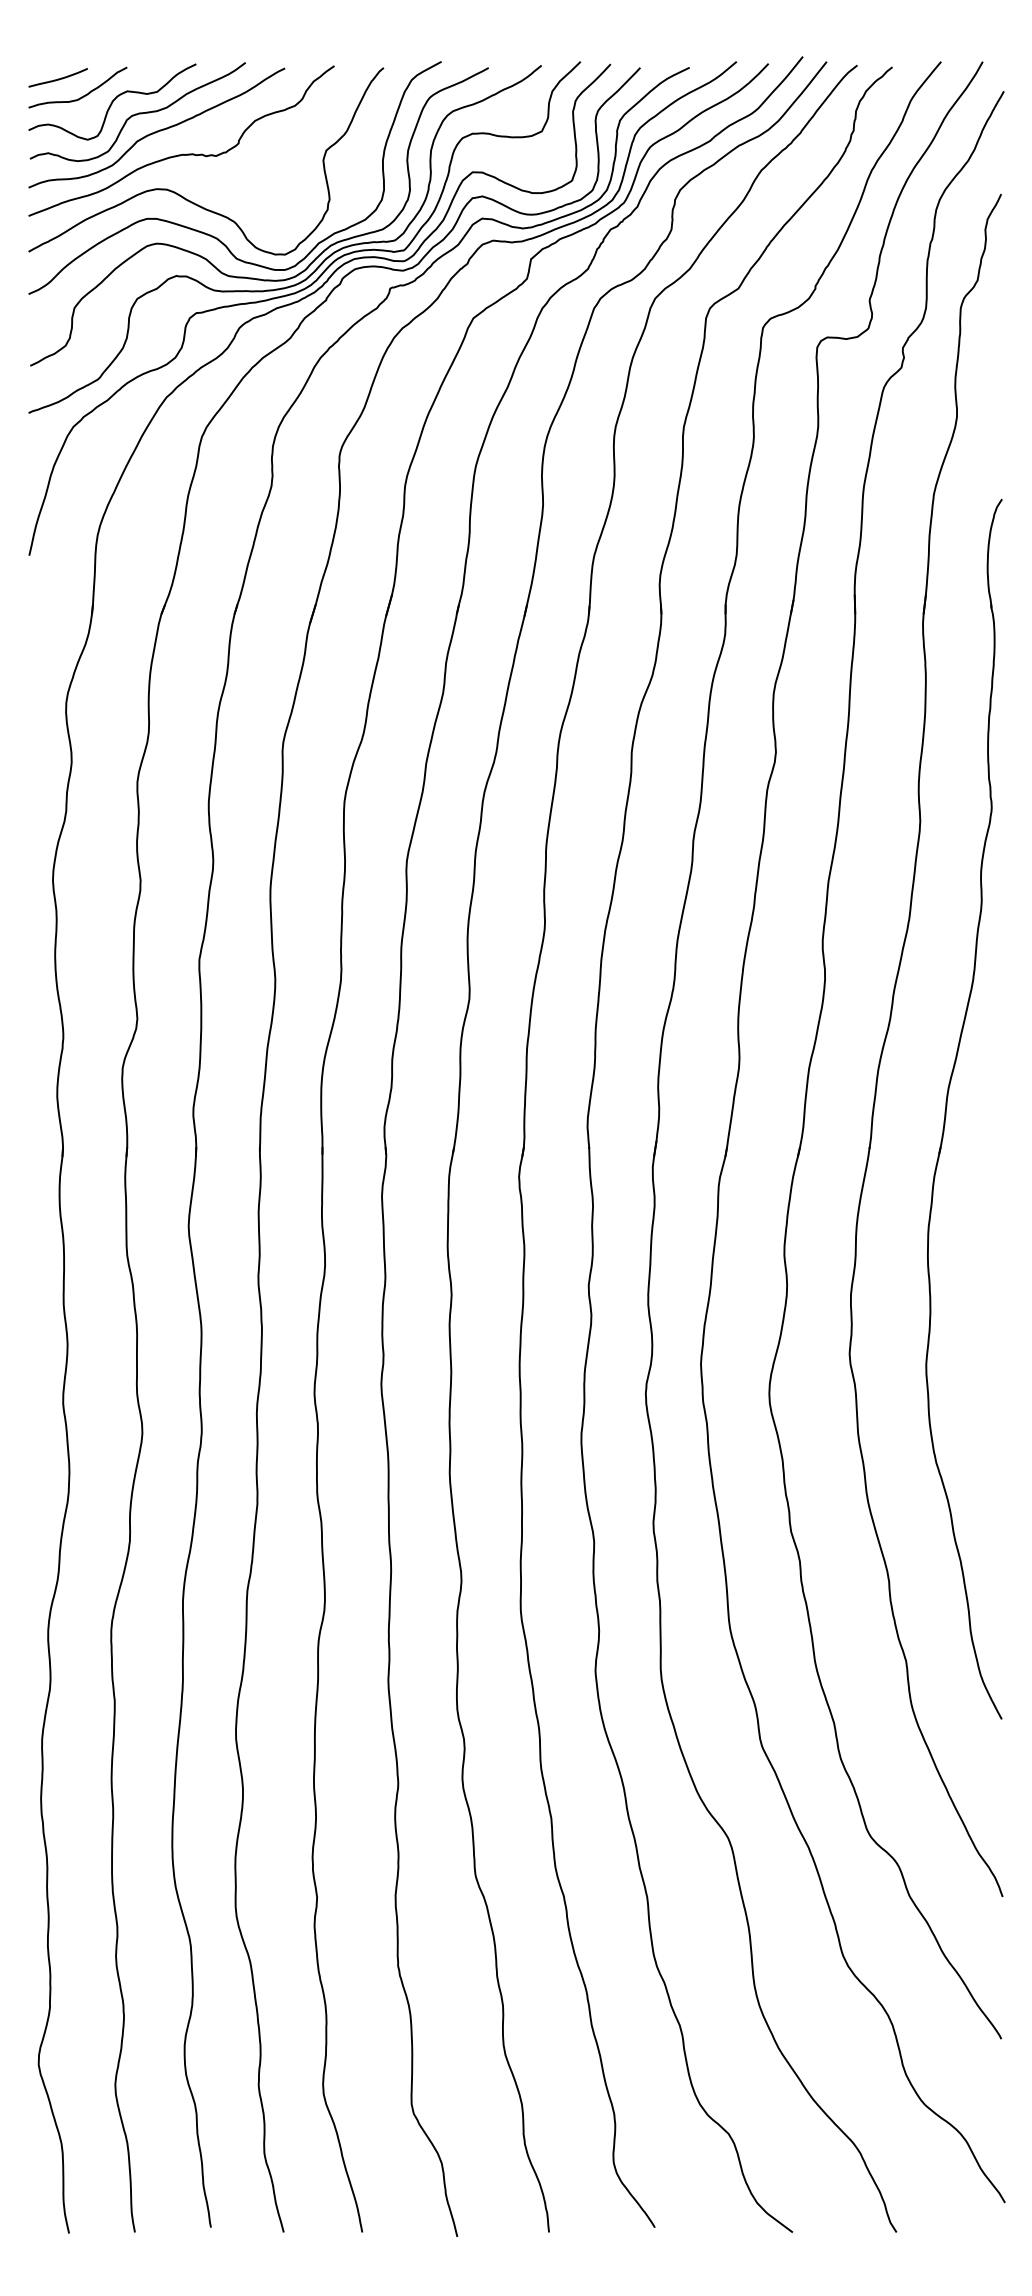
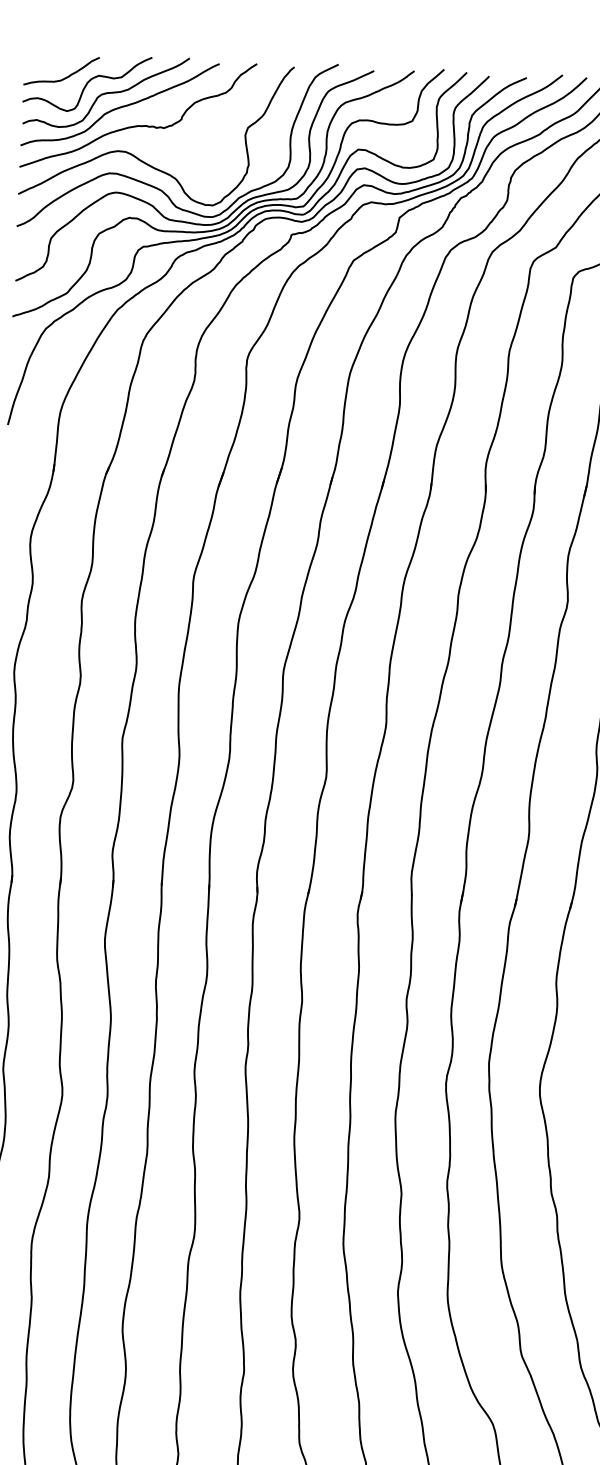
curve: (57, 78) -> (46, 63), removed

